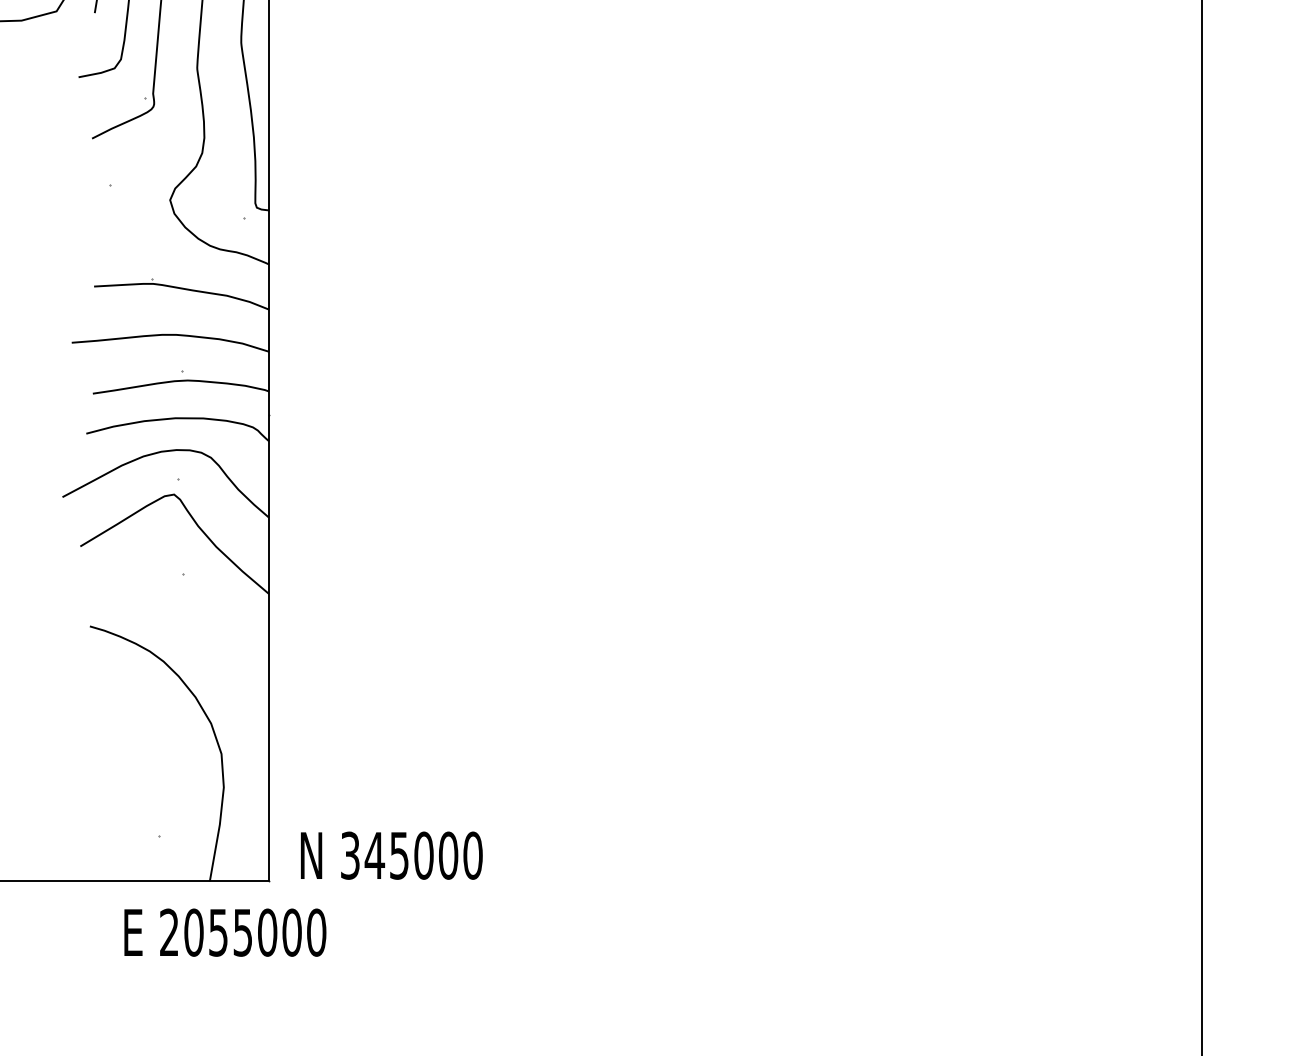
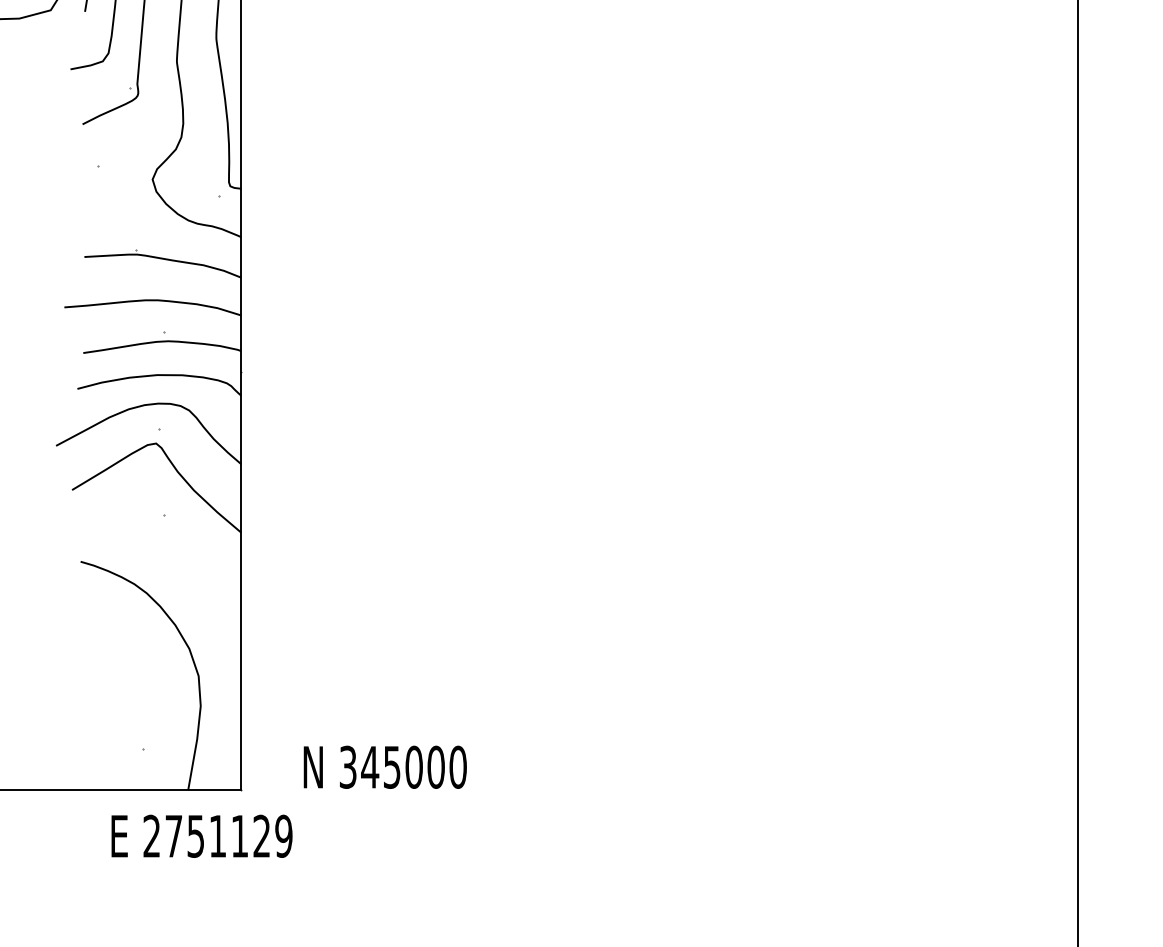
text: (390, 854) -> (384, 766), moved
text: (254, 931) -> (228, 835), 2055000 -> 2751129

